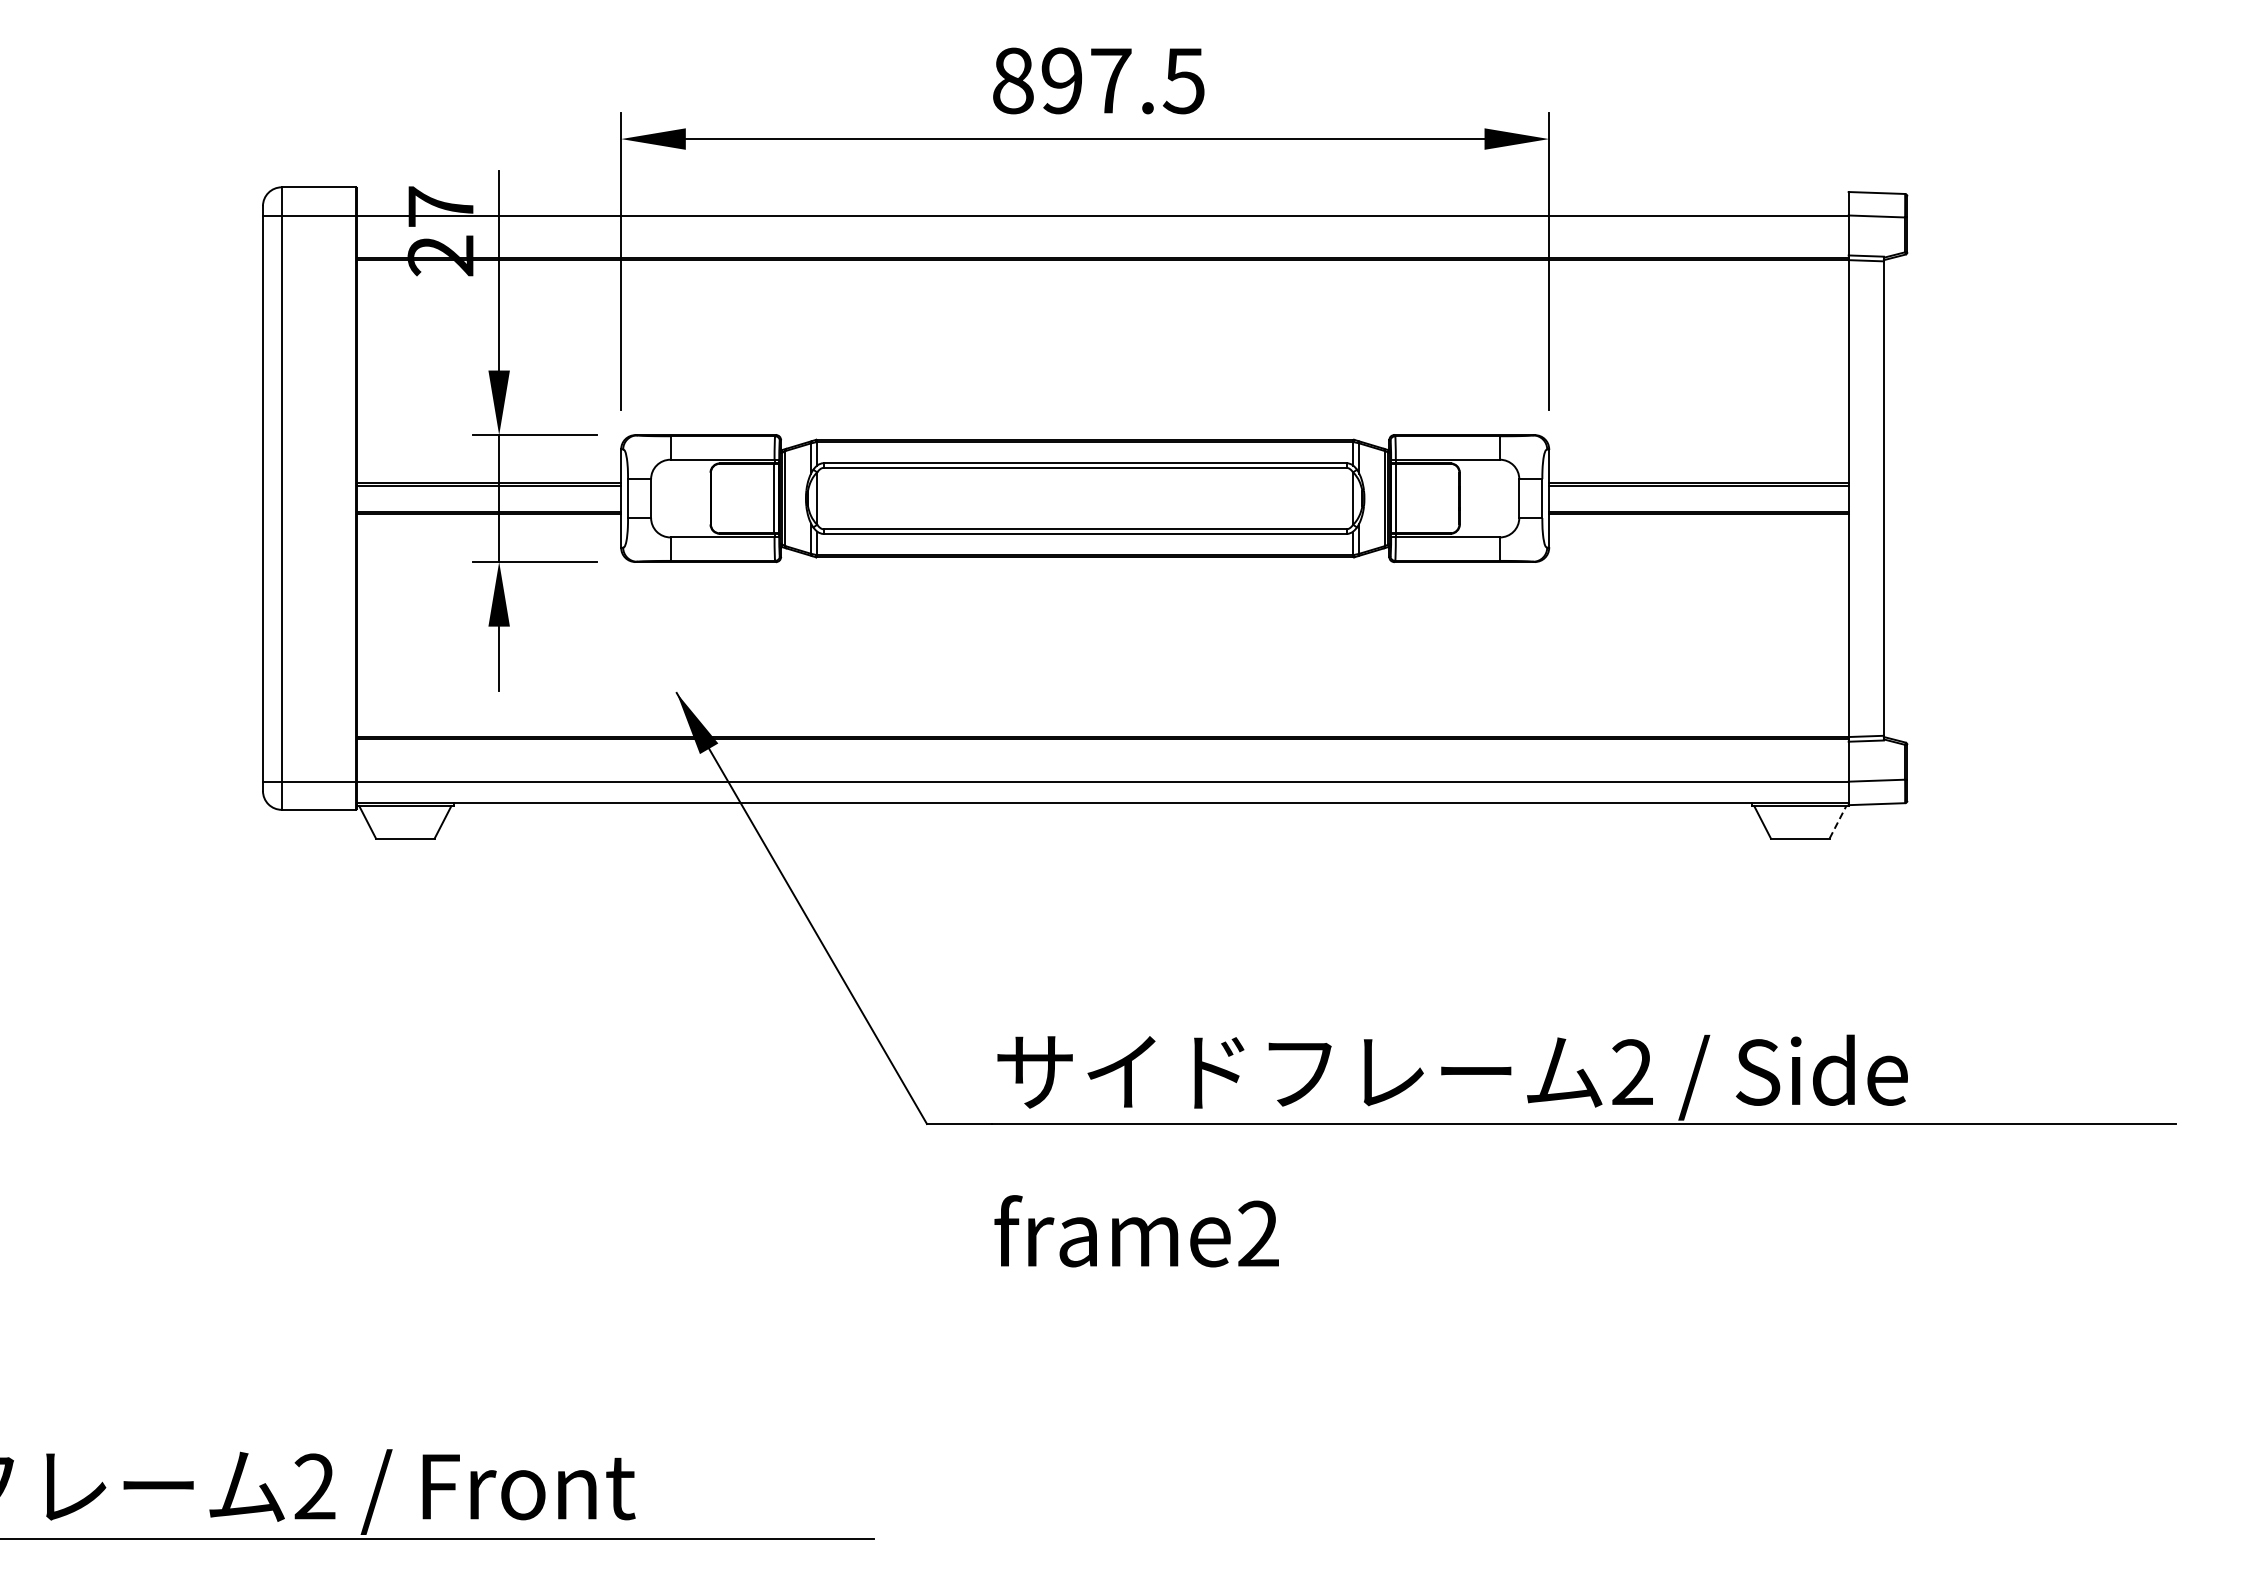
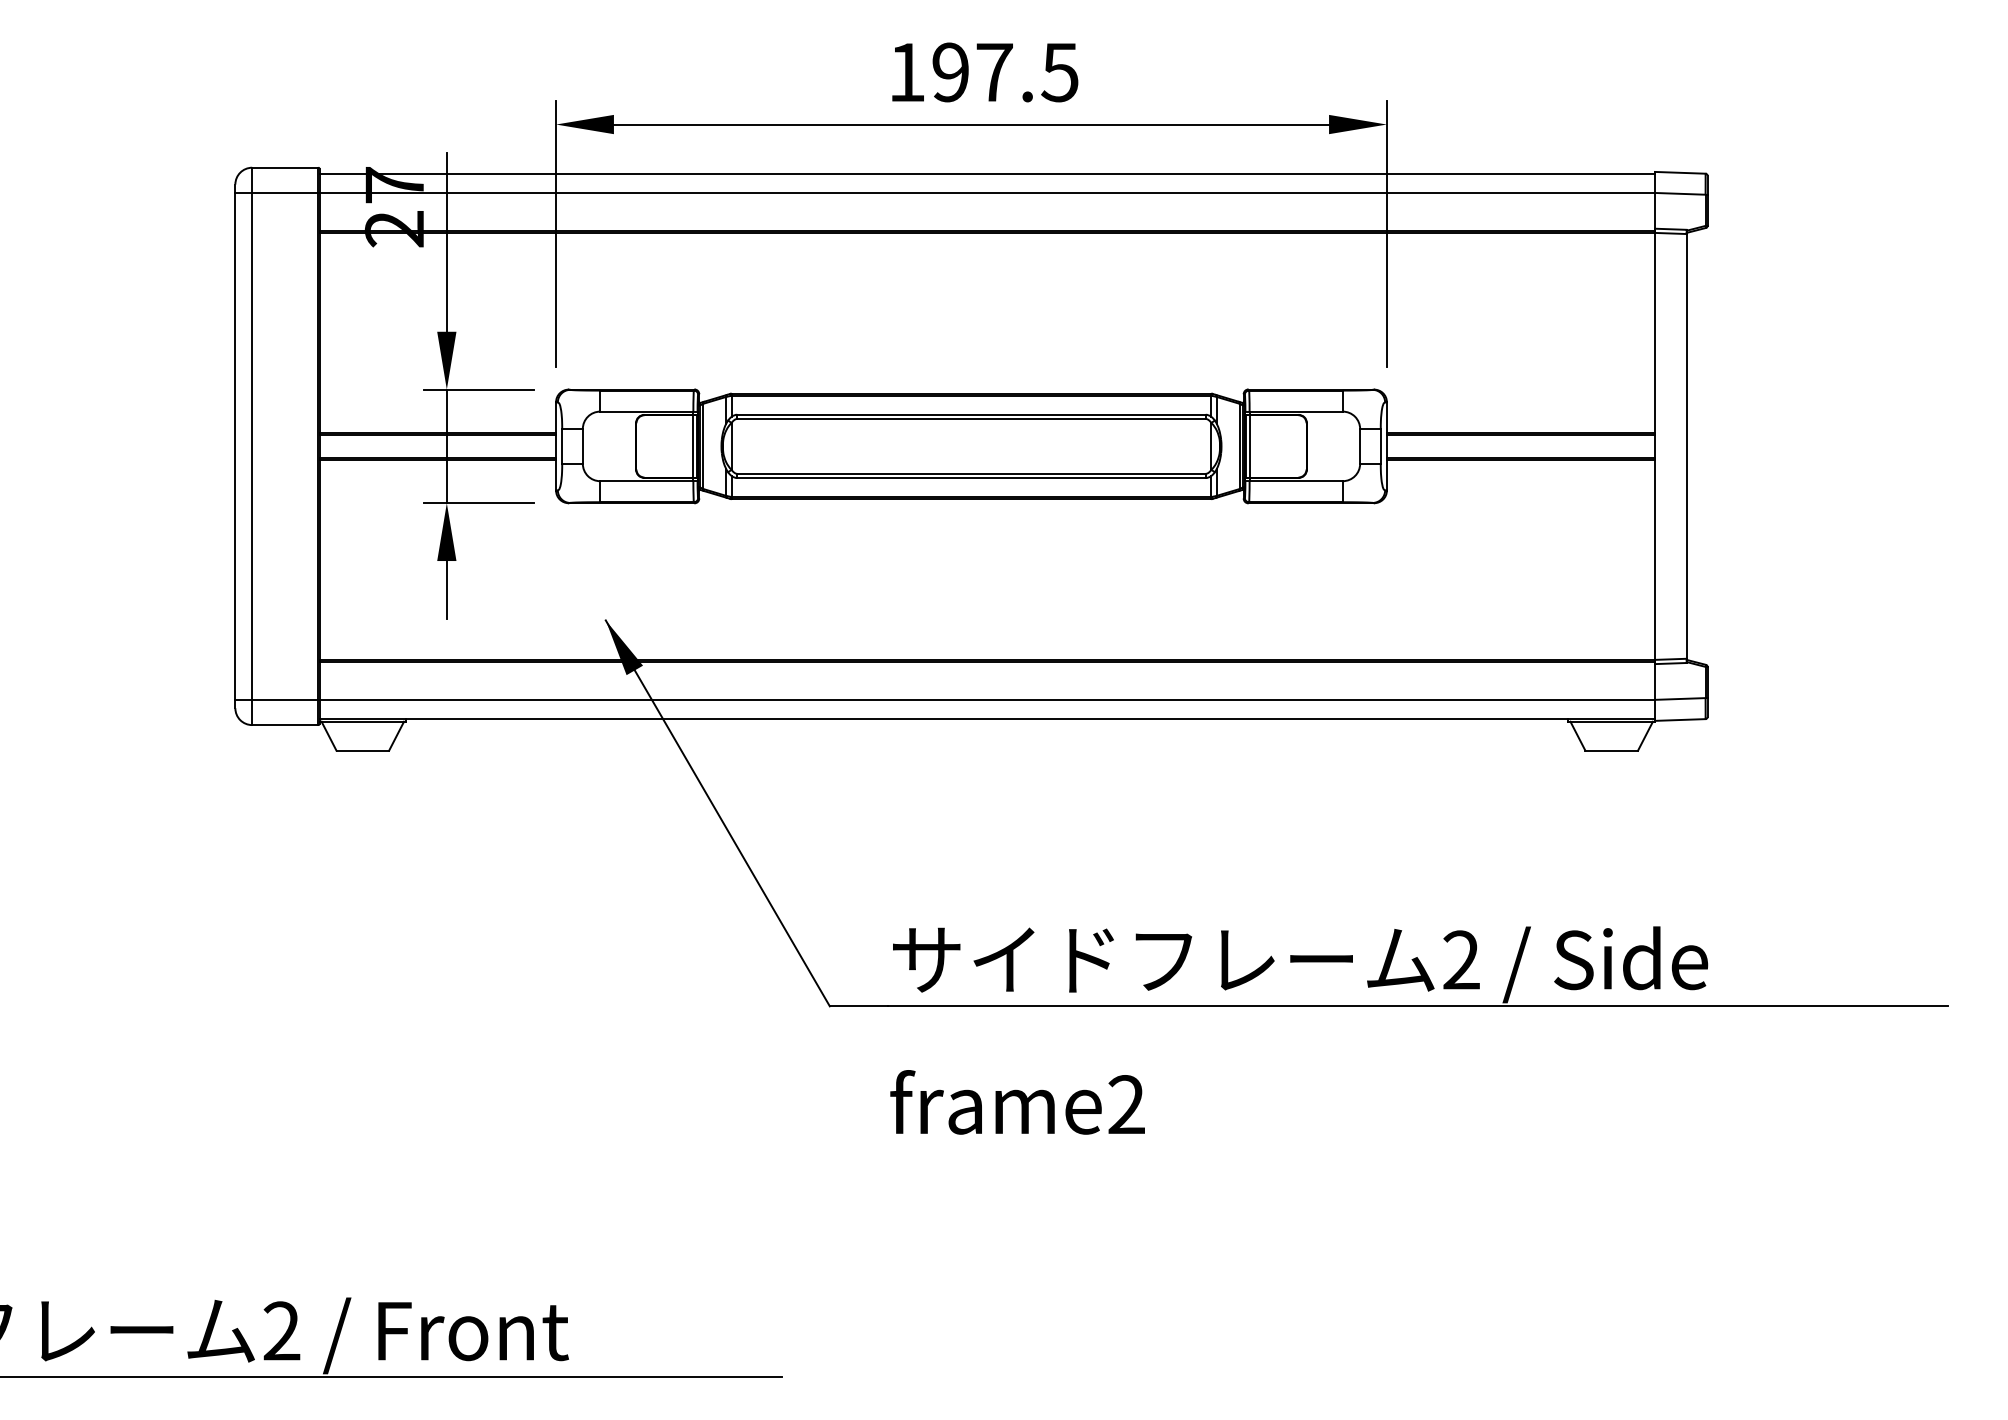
text: (1013, 80) -> (907, 72), 897.5 -> 197.5
line: (1102, 194) -> (986, 174), added
line: (1838, 821) -> (1645, 735), dashed -> solid

